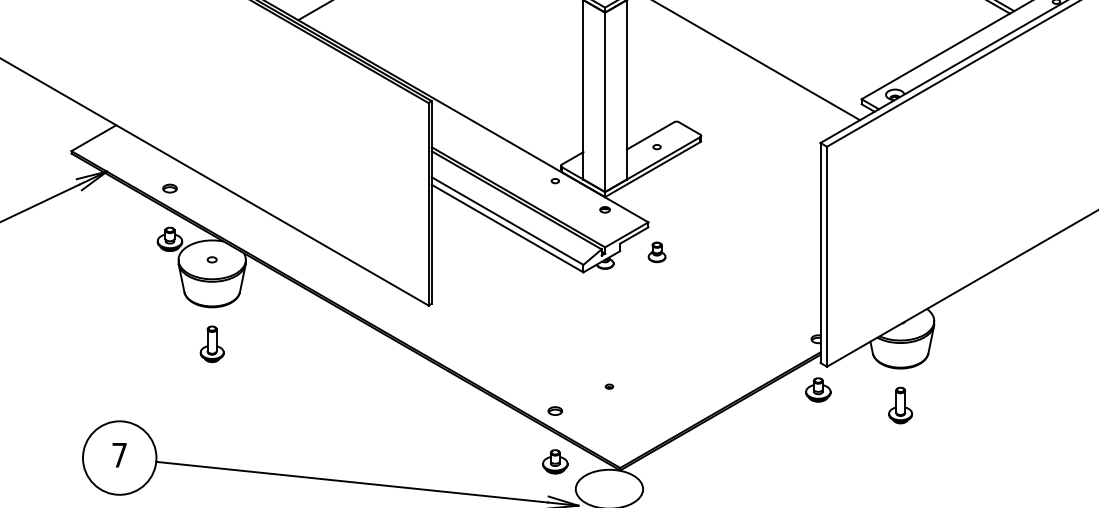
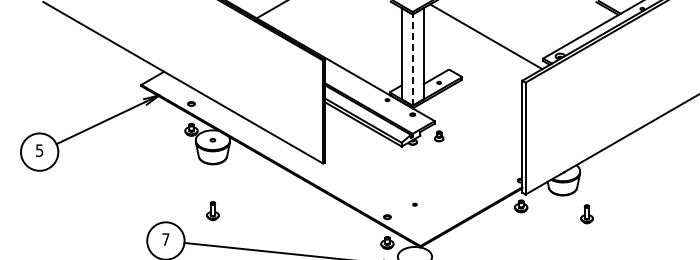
line: (604, 103) -> (412, 60), solid -> dashed
part: (211, 344) -> (212, 211), moved
part: (899, 405) -> (586, 214), moved

